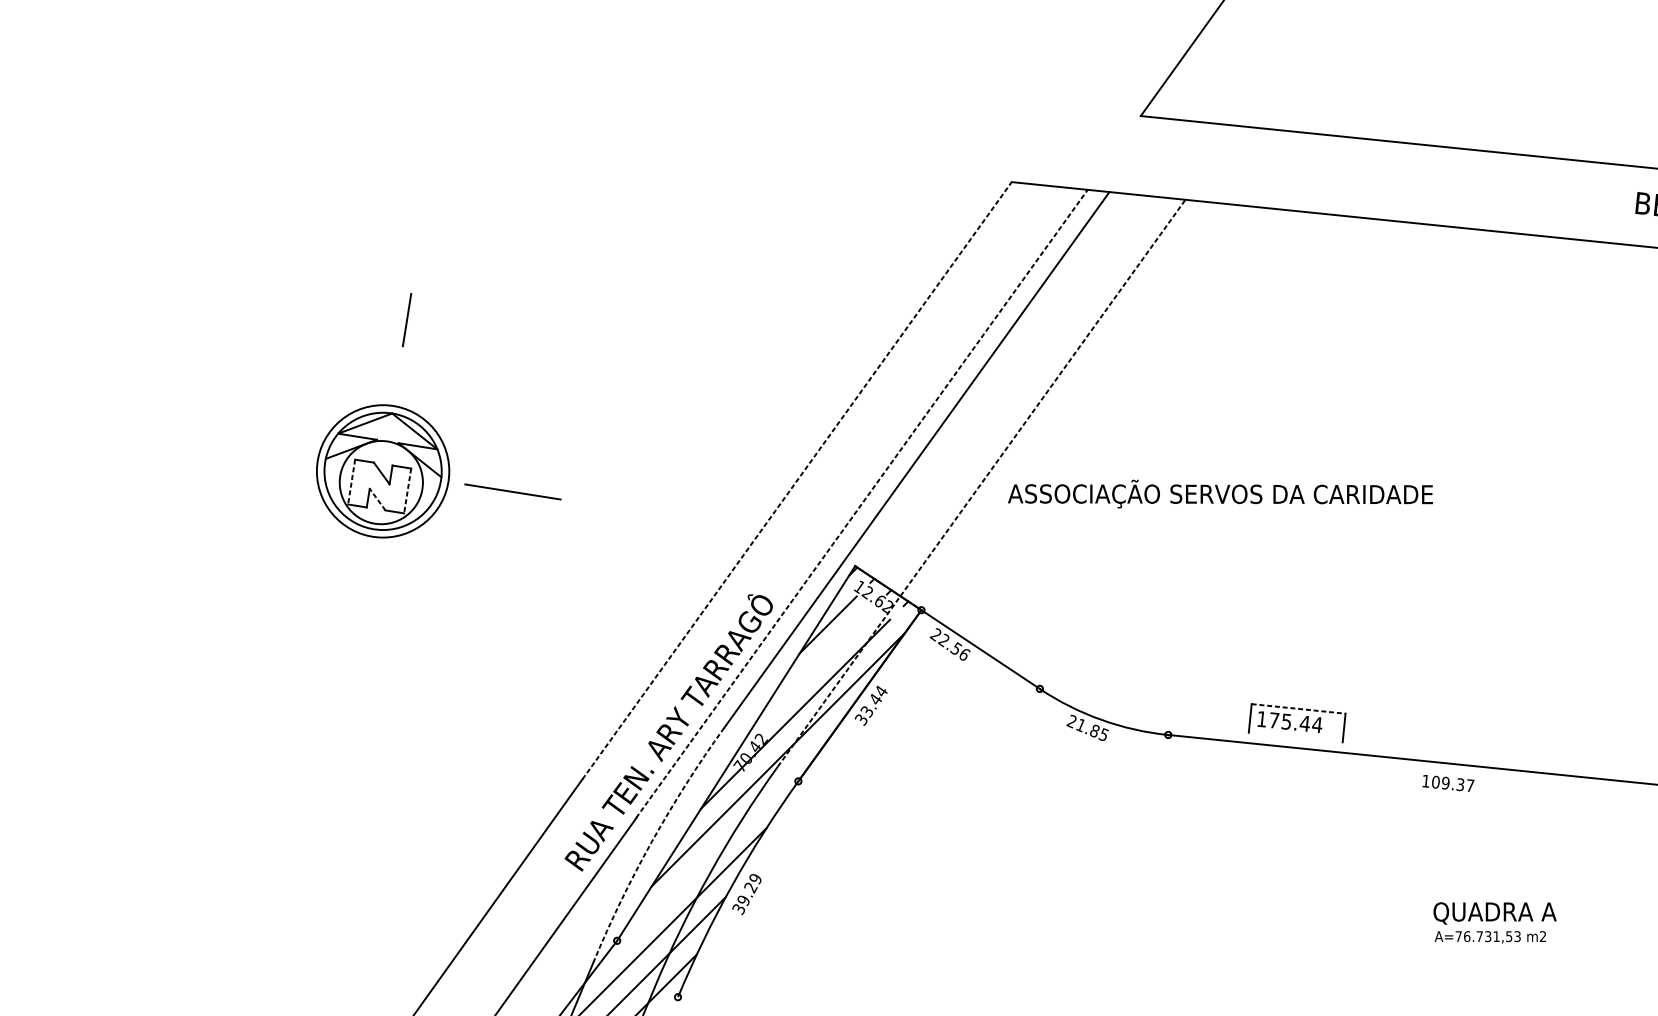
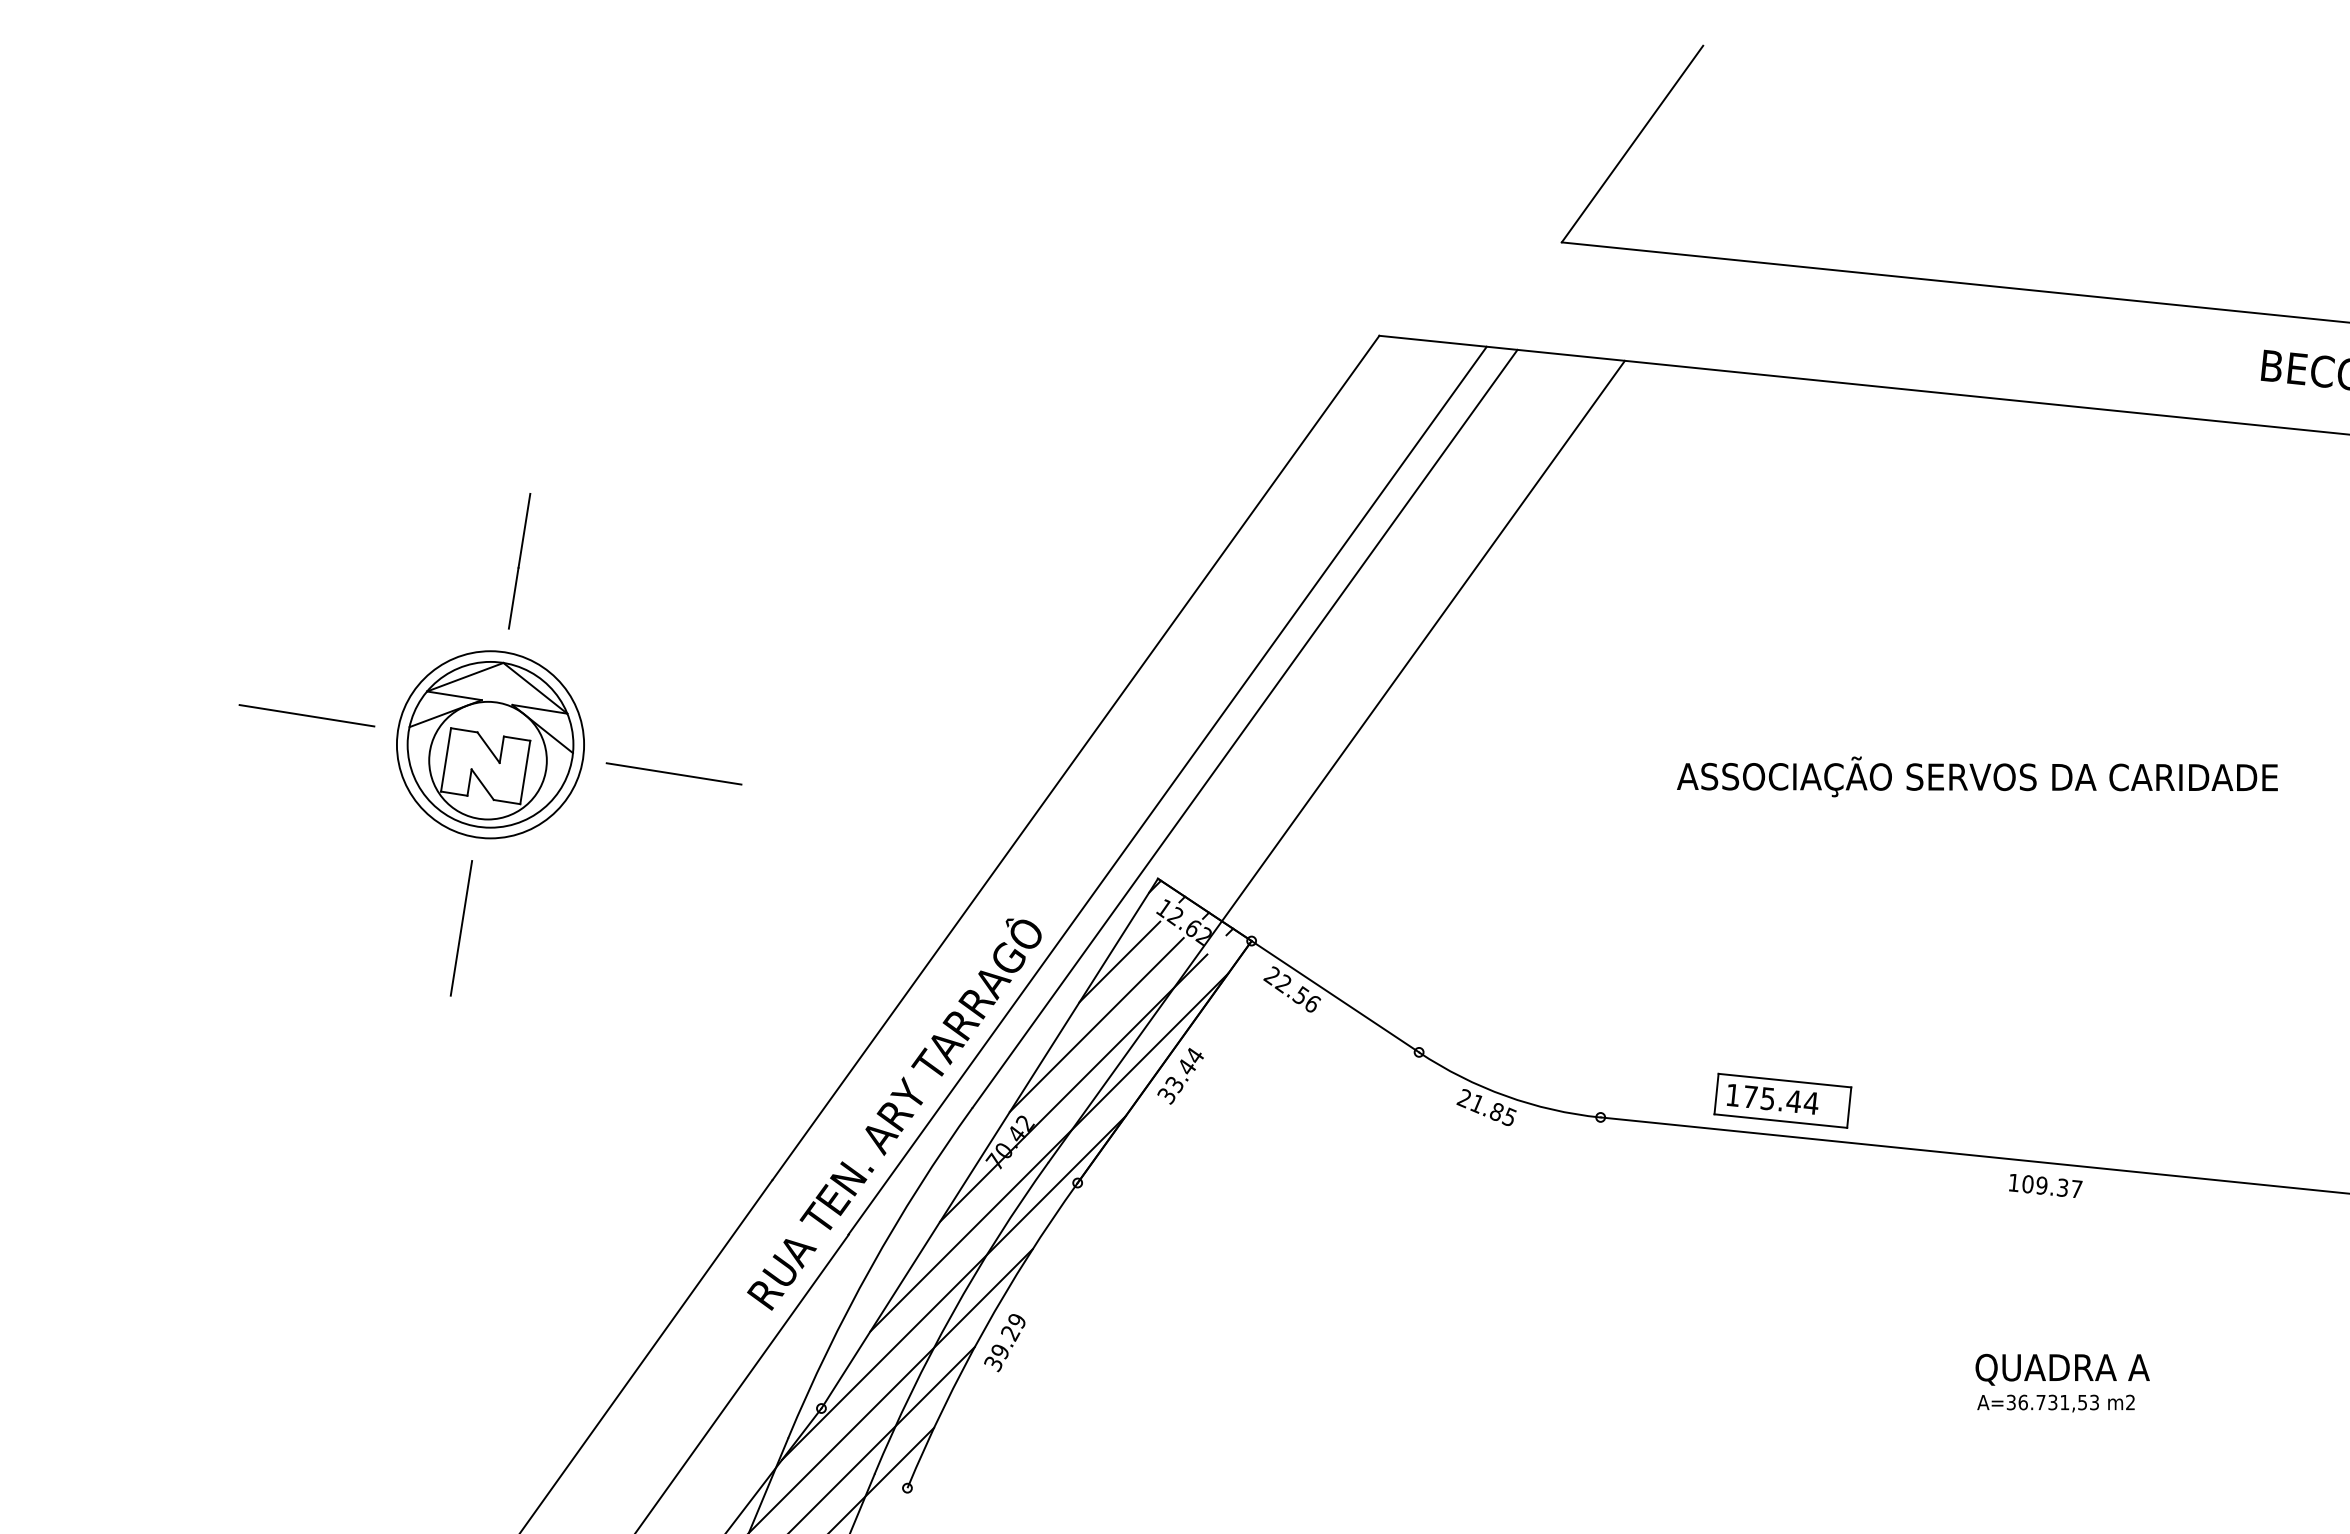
line: (399, 367) -> (513, 597), added
line: (252, 450) -> (306, 715), added
line: (796, 481) -> (1075, 758), dashed -> solid
line: (351, 482) -> (445, 760), dashed -> solid
line: (982, 483) -> (1337, 761), dashed -> solid
line: (407, 490) -> (525, 772), dashed -> solid
text: (1220, 493) -> (1977, 776), moved
line: (377, 499) -> (482, 784), dashed -> solid
line: (861, 503) -> (1167, 790), dashed -> solid
line: (362, 601) -> (461, 928), added
line: (811, 669) -> (1096, 1025), added
line: (1298, 708) -> (1784, 1080), dashed -> solid
line: (1295, 737) -> (1780, 1120), added
text: (1448, 783) -> (2045, 1185), moved
arc: (651, 841) -> (870, 1267), dashed -> solid
line: (710, 855) -> (953, 1287), added
text: (1458, 936) -> (2010, 1402), A=76.731,53 -> A=36.731,53

